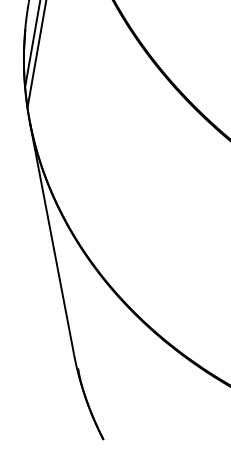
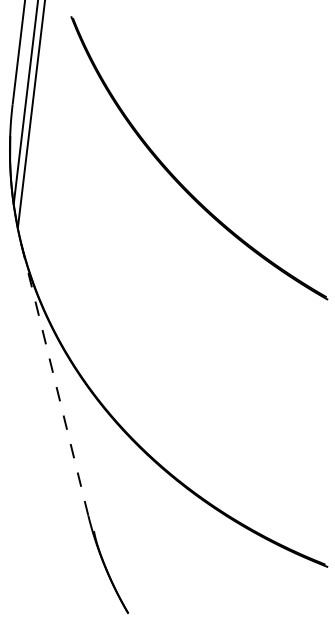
line: (51, 238) -> (54, 380), solid -> dashed

